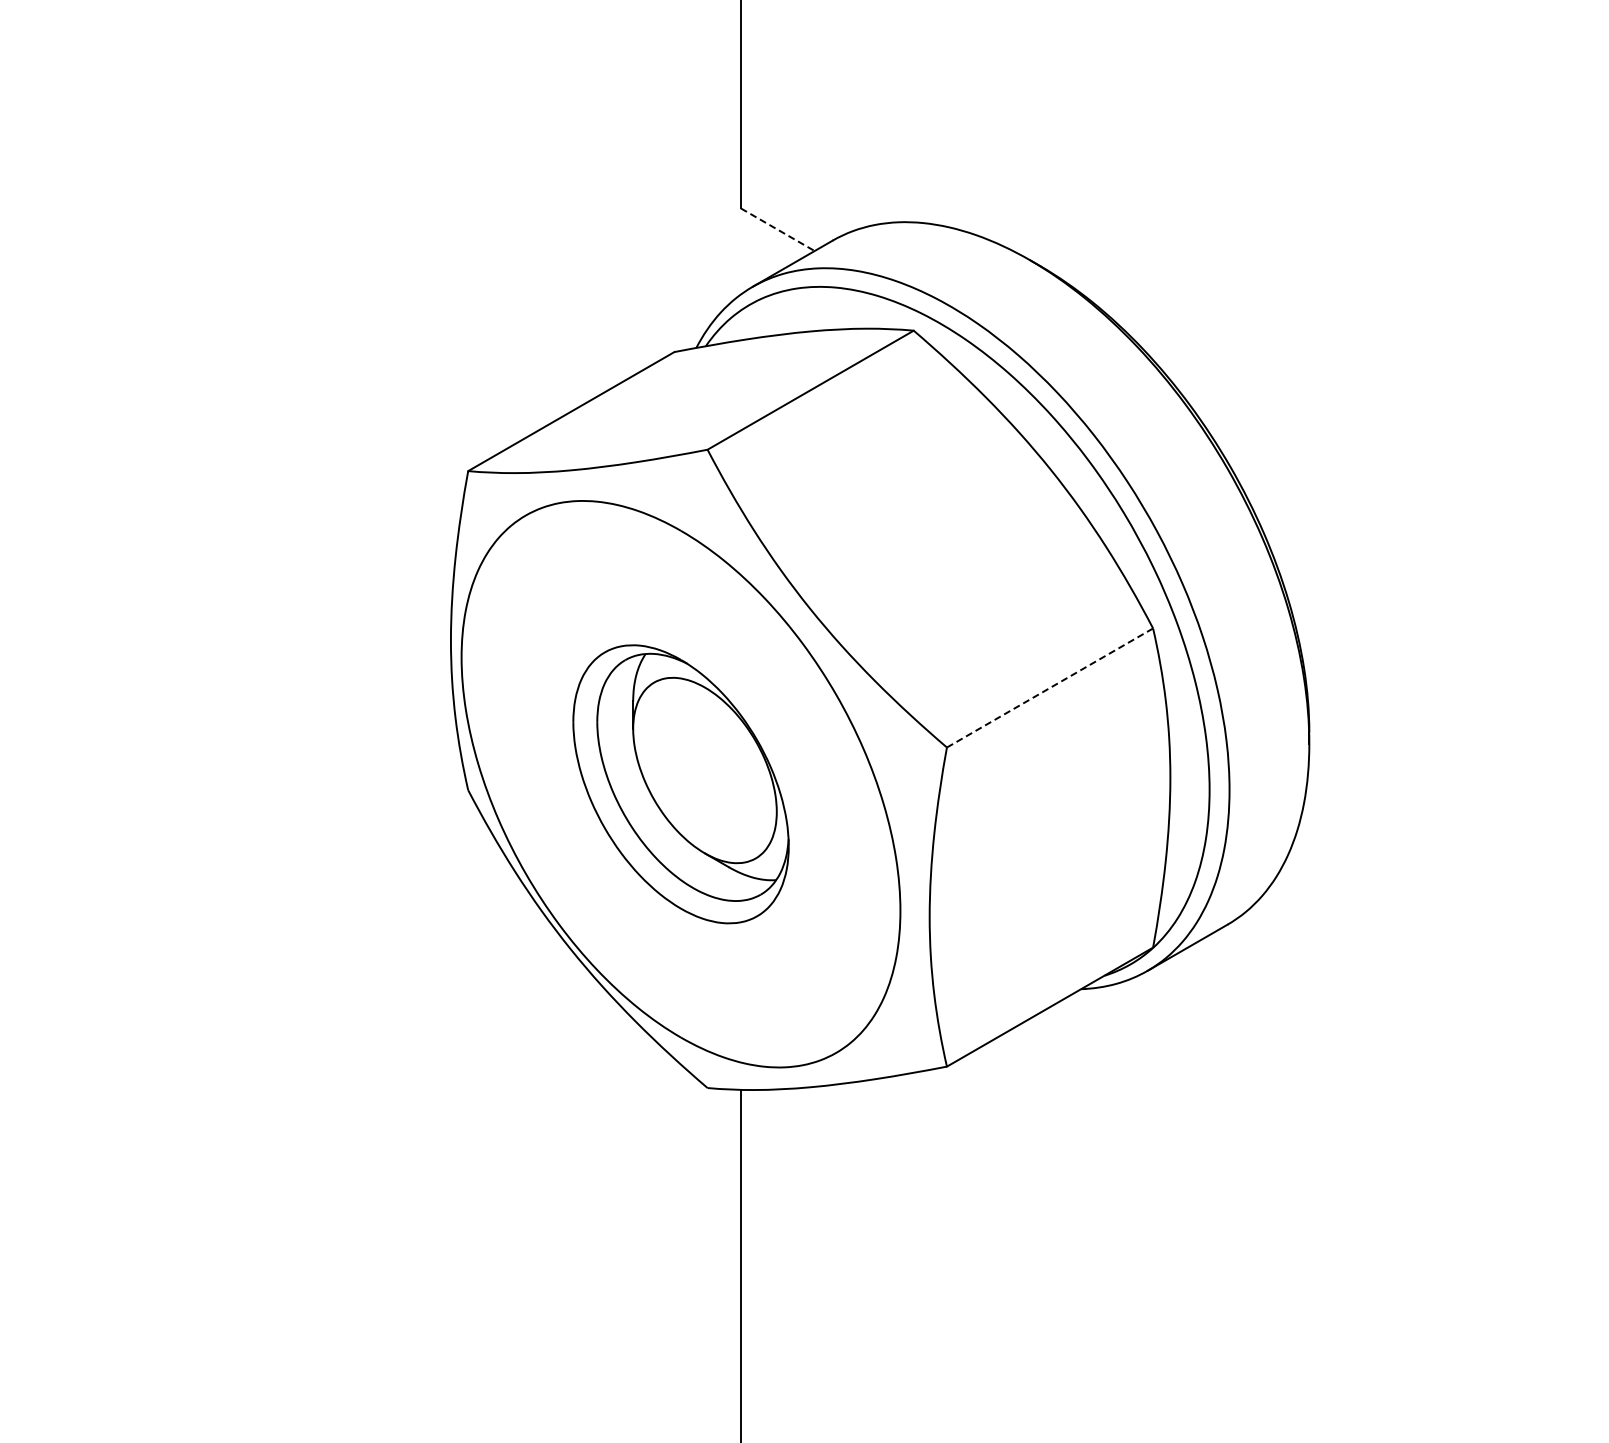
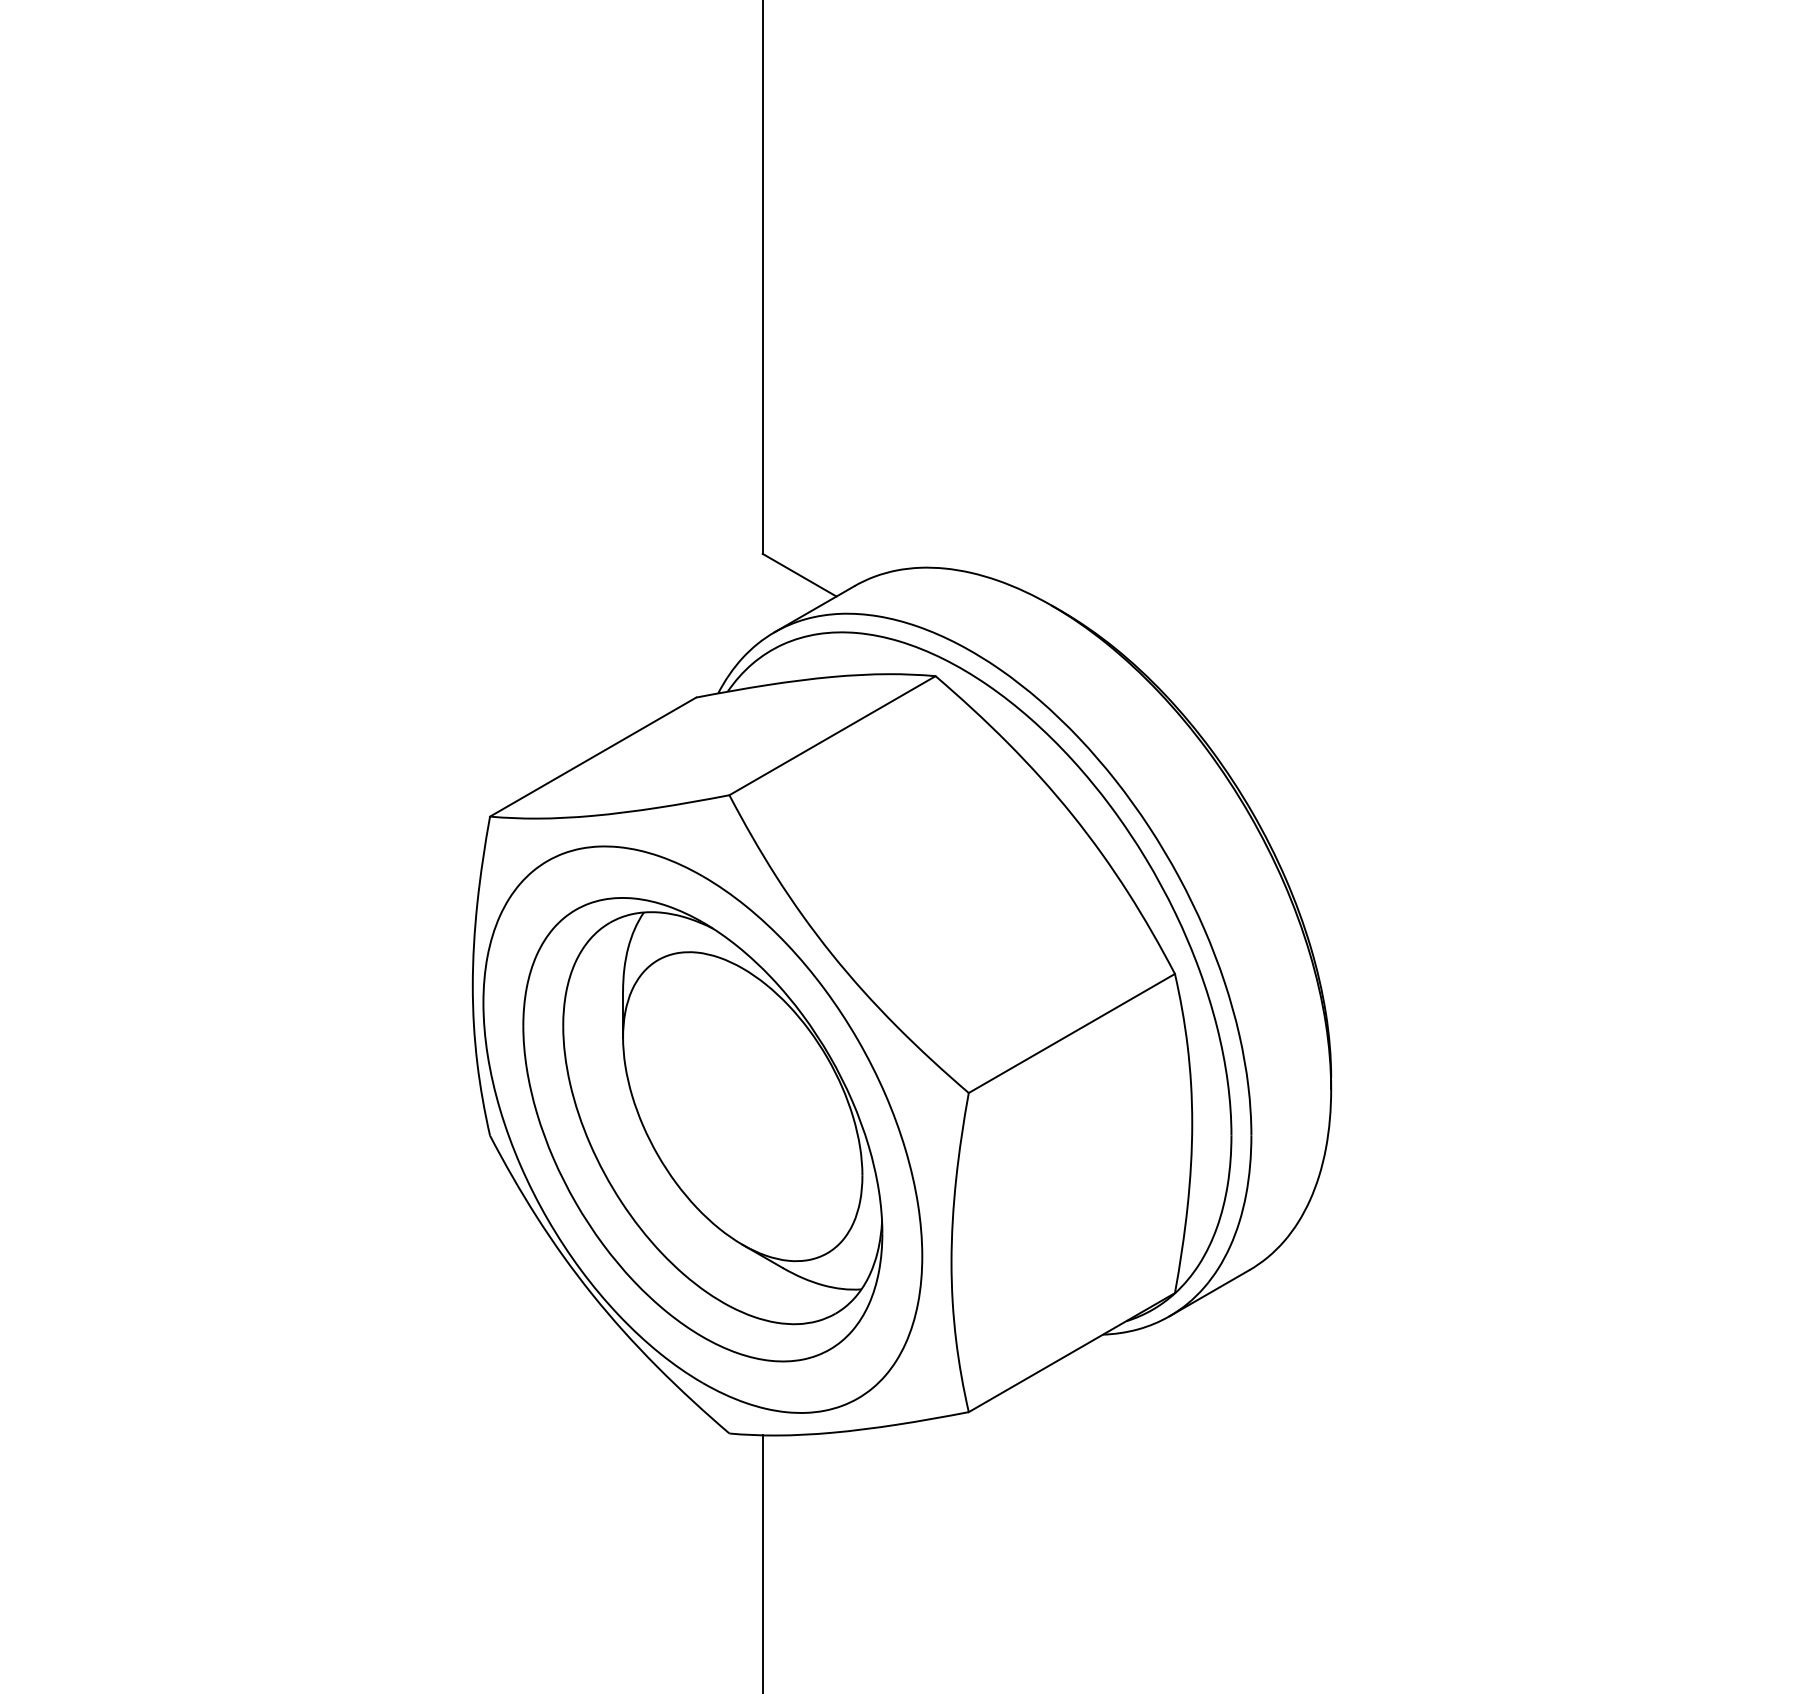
line: (777, 230) -> (799, 575), dashed -> solid
line: (1049, 688) -> (1071, 1033), dashed -> solid
part: (680, 784) -> (702, 1129), size x1.67

